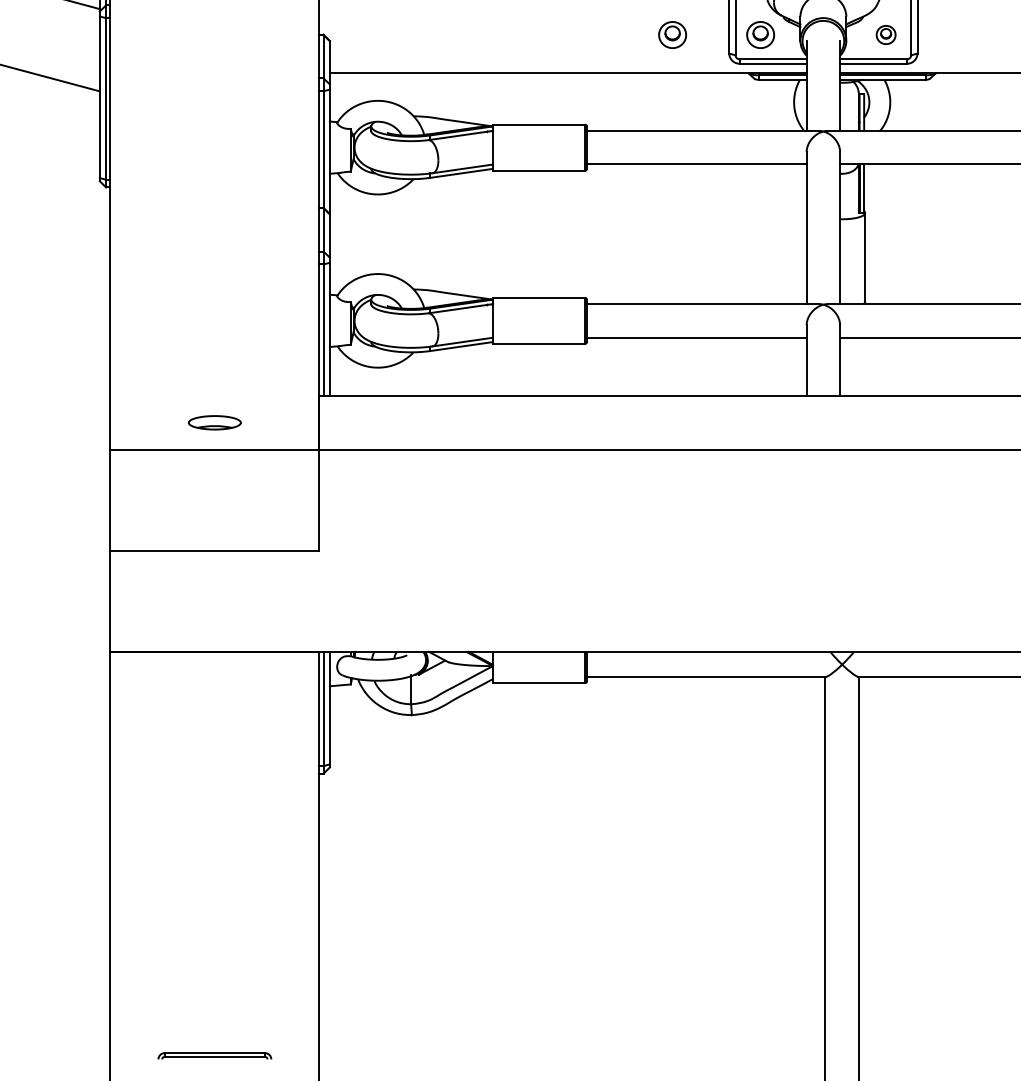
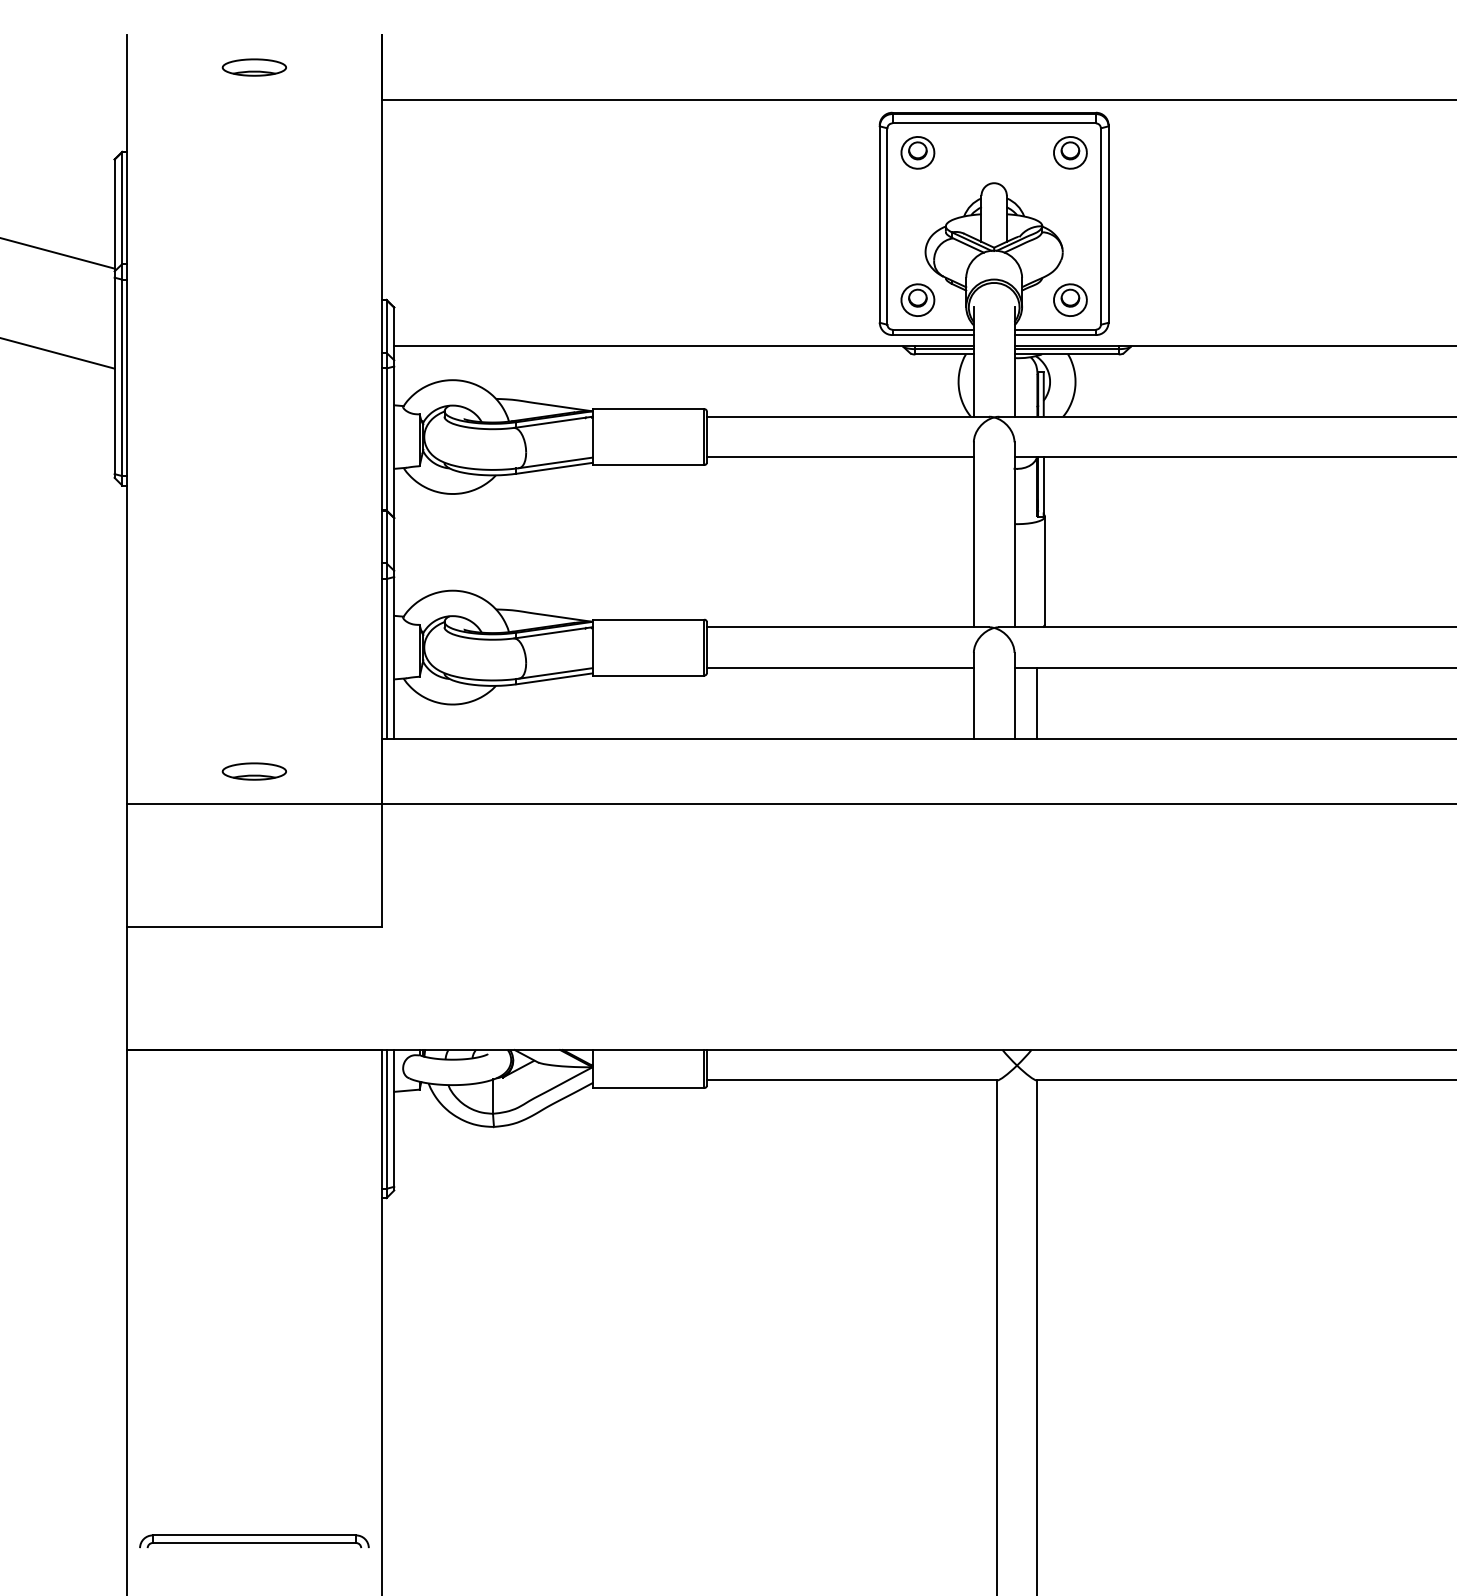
part: (672, 34) -> (810, 299), removed
part: (886, 34) -> (1070, 299), size x1.43
line: (859, 365) -> (1037, 702), added
part: (214, 1056) -> (254, 1541), size x1.67

